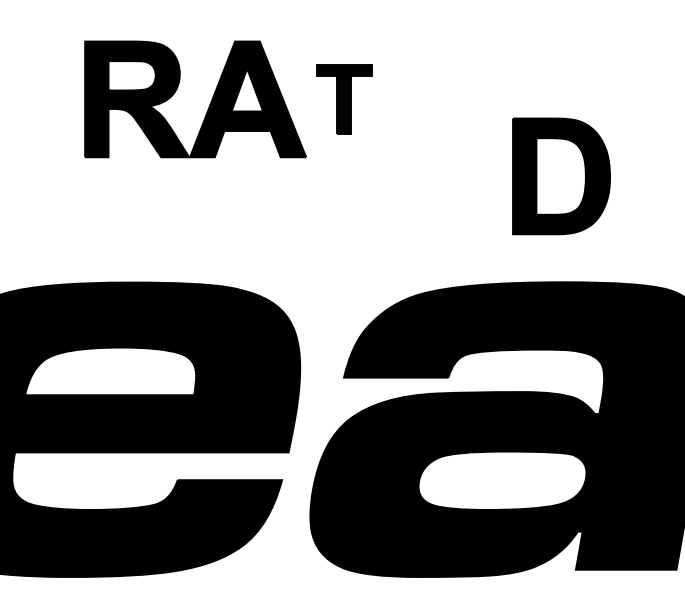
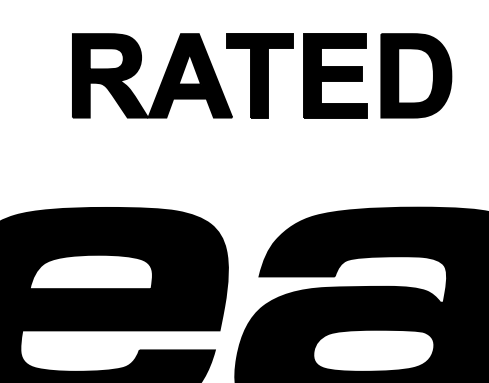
part: (343, 99) -> (259, 75), size x1.67
part: (448, 99) -> (334, 75), added
part: (561, 176) -> (416, 75), moved

